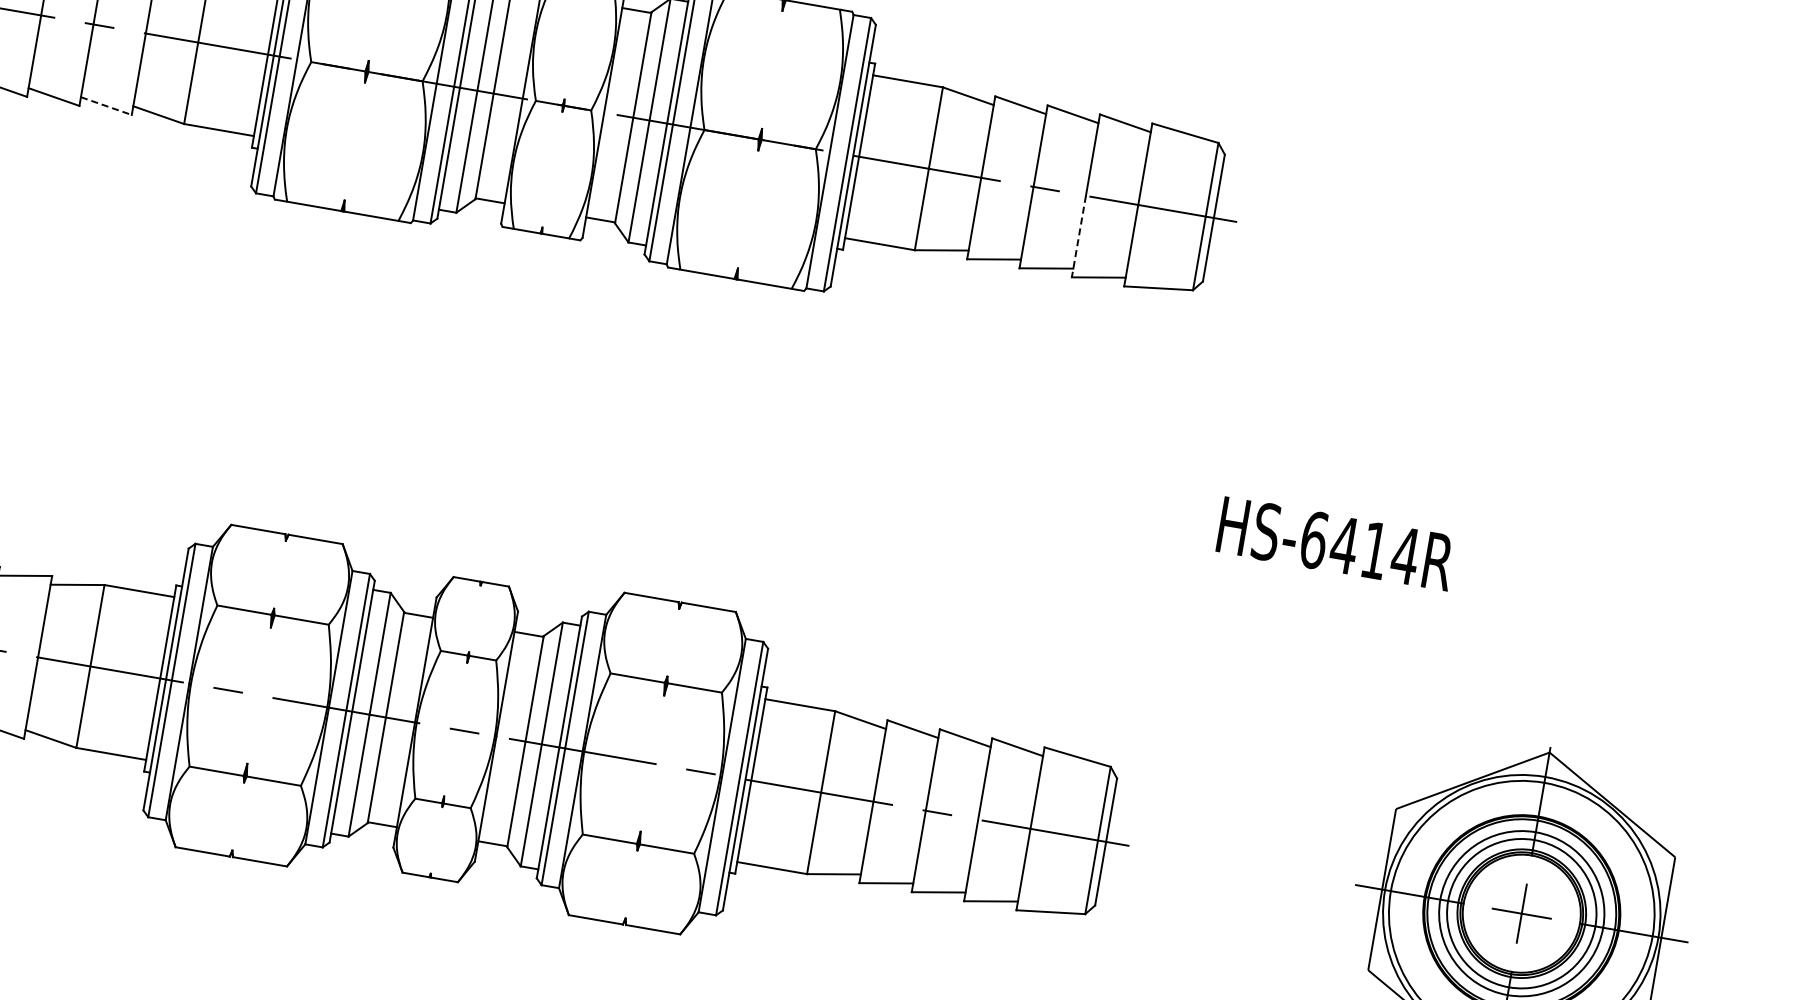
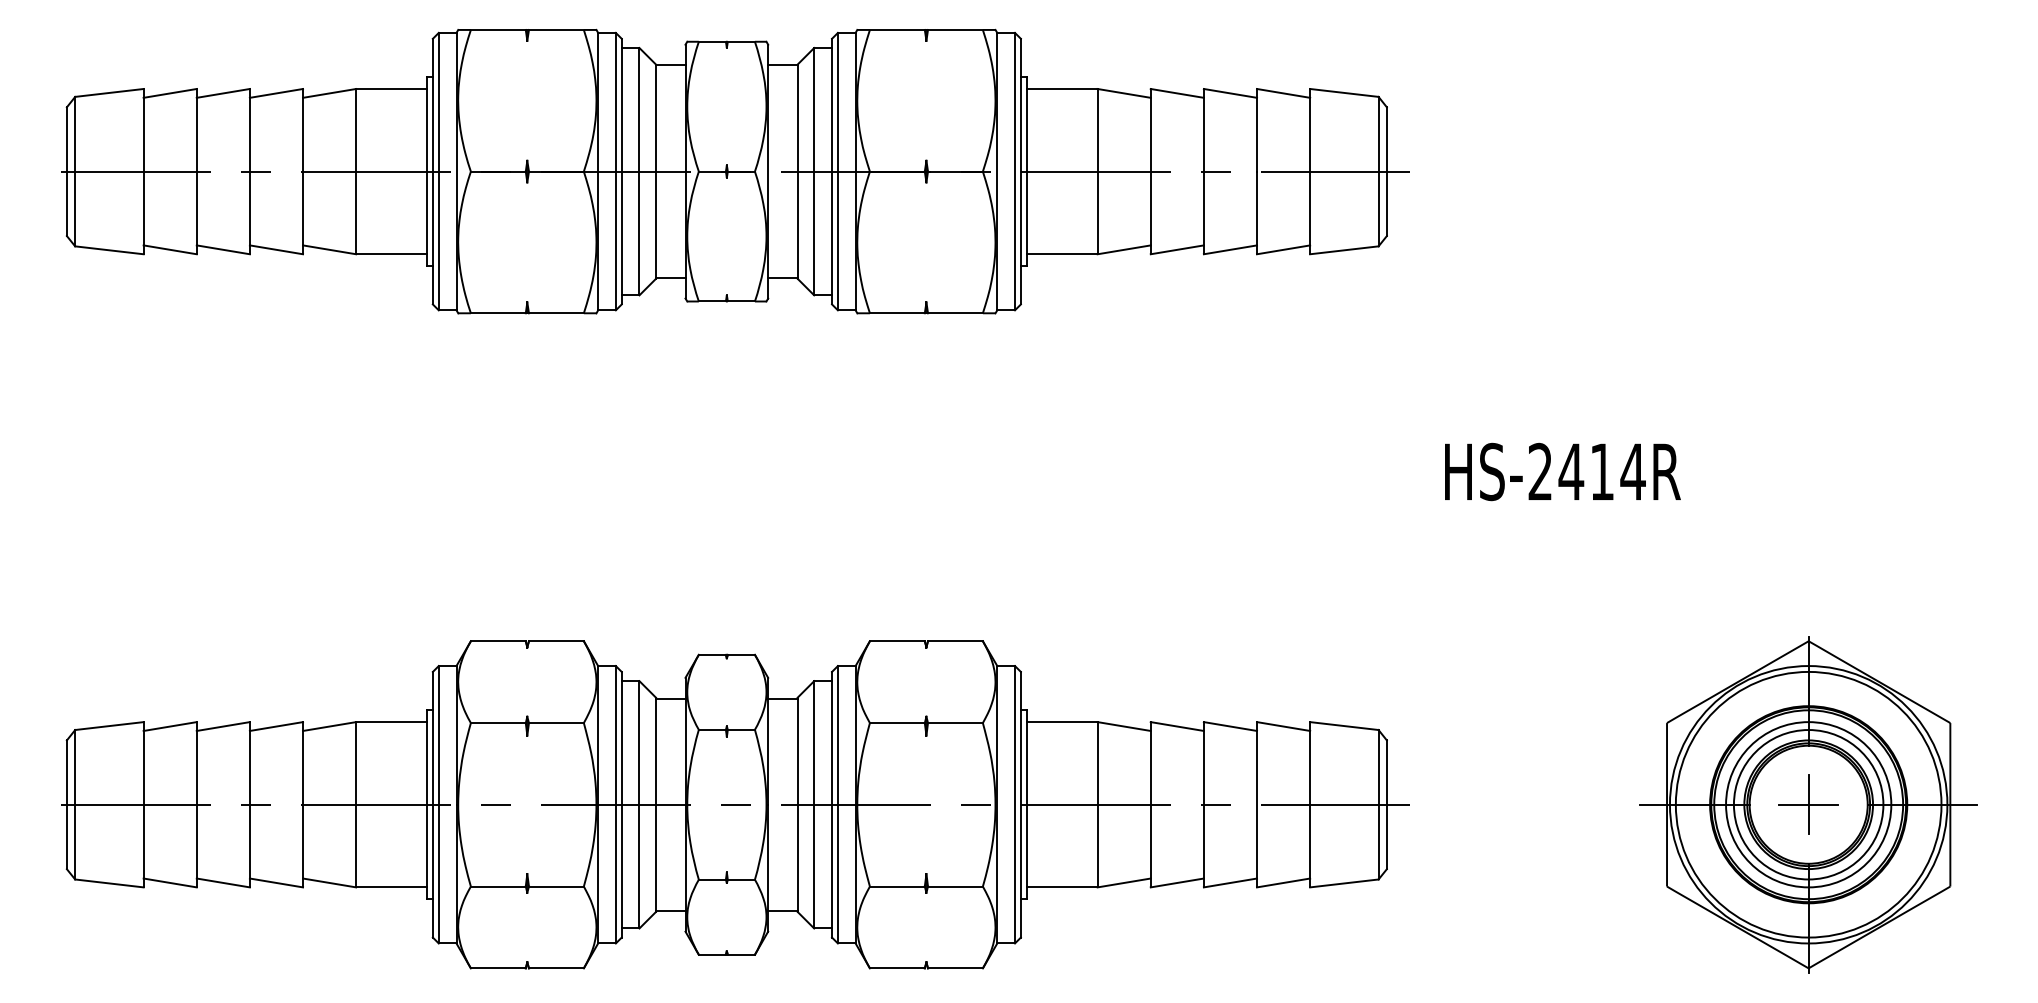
line: (106, 105) -> (276, 249), dashed -> solid
line: (1079, 237) -> (1257, 213), dashed -> solid
text: (1314, 539) -> (1540, 471), HS-6414R -> HS-2414R

